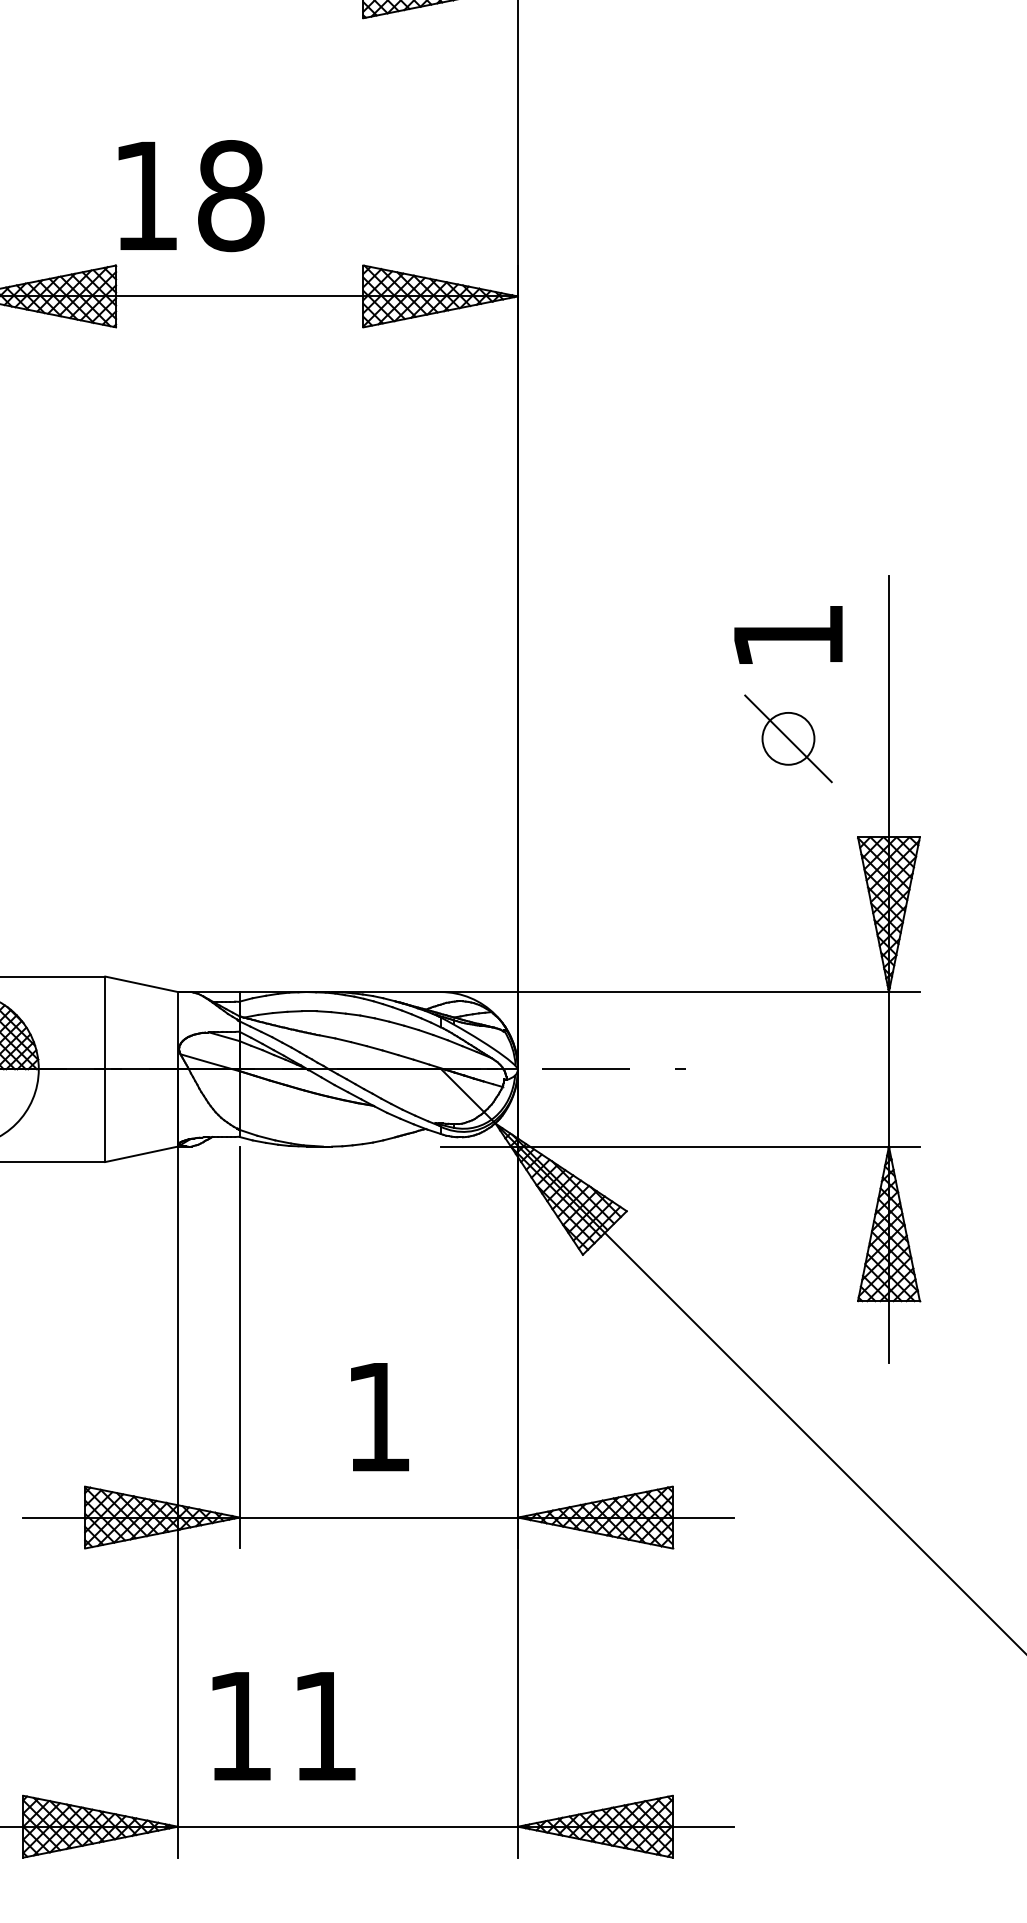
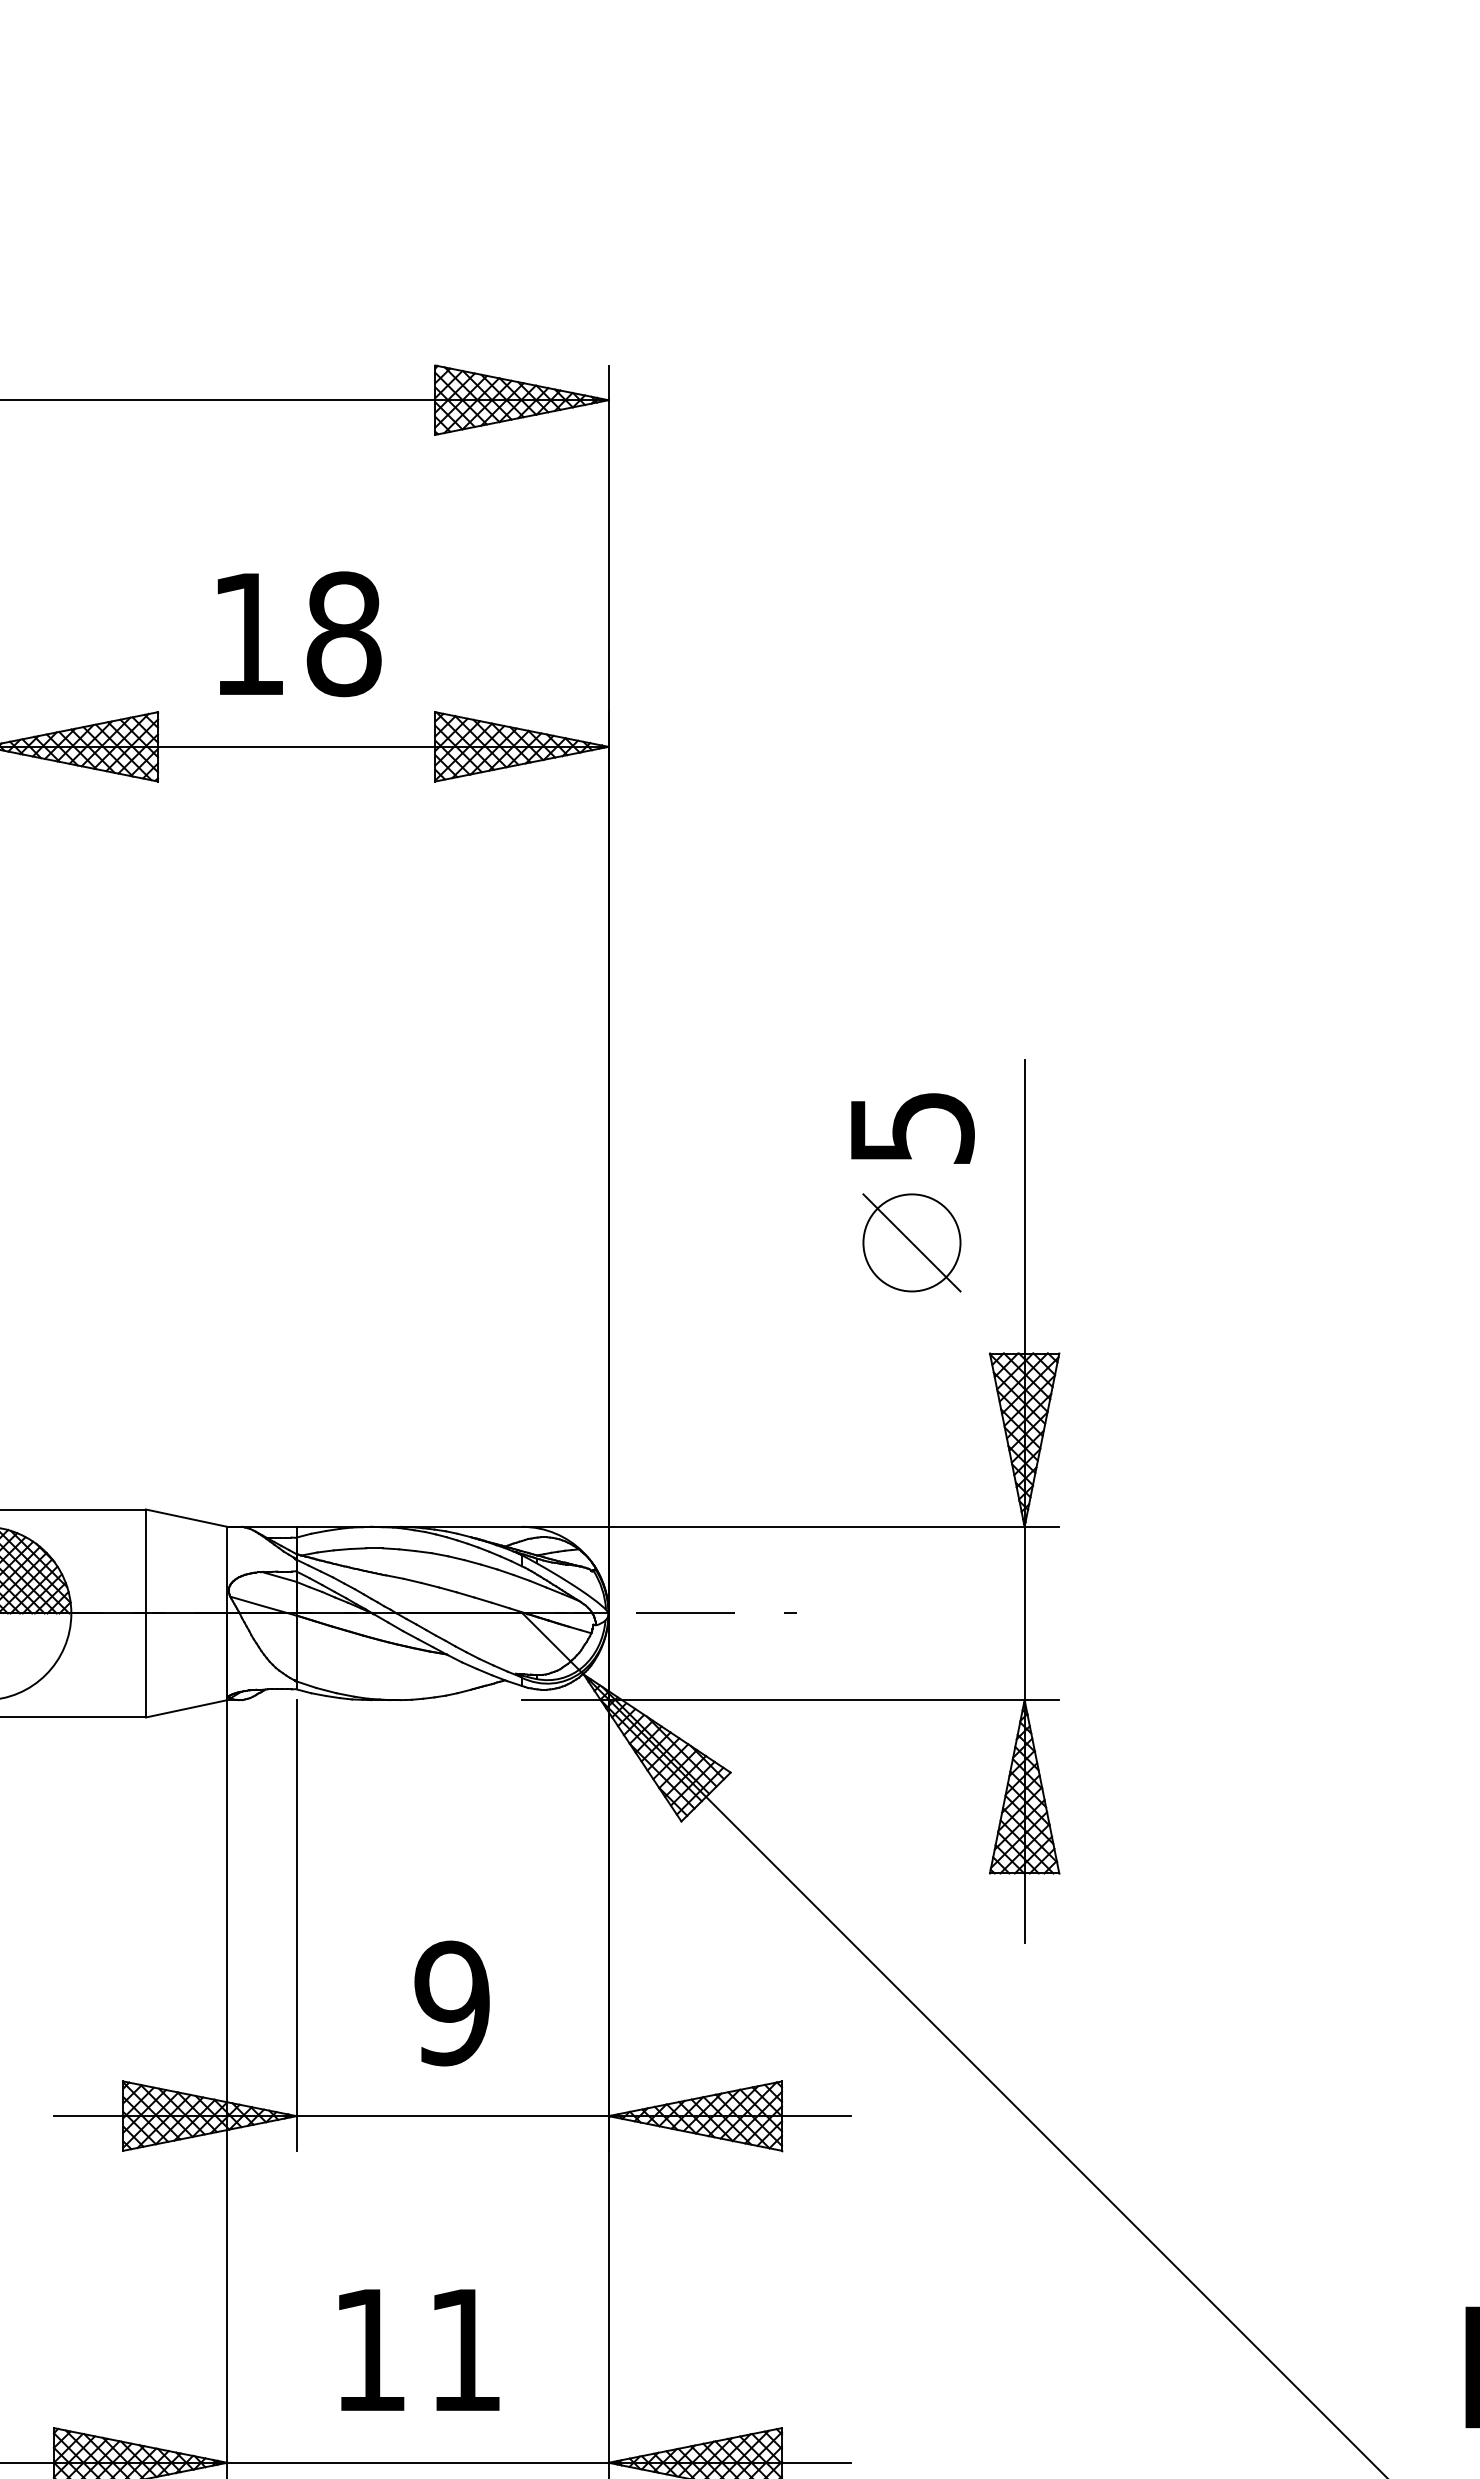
text: (191, 196) -> (299, 634), moved
text: (788, 636) -> (912, 1128), 1 -> 5
circle: (788, 738) -> (911, 1242), size x1.67
text: (377, 1417) -> (451, 2003), 1 -> 9
text: (284, 1725) -> (419, 2349), moved

